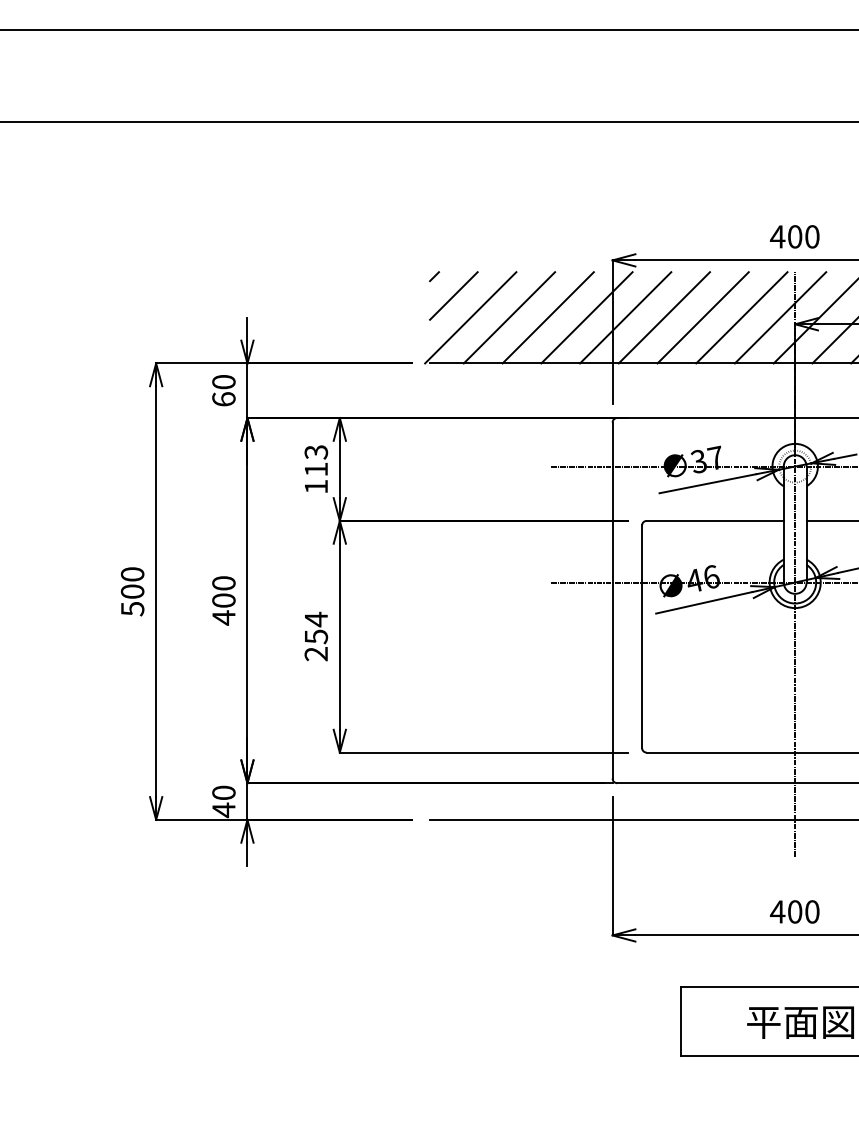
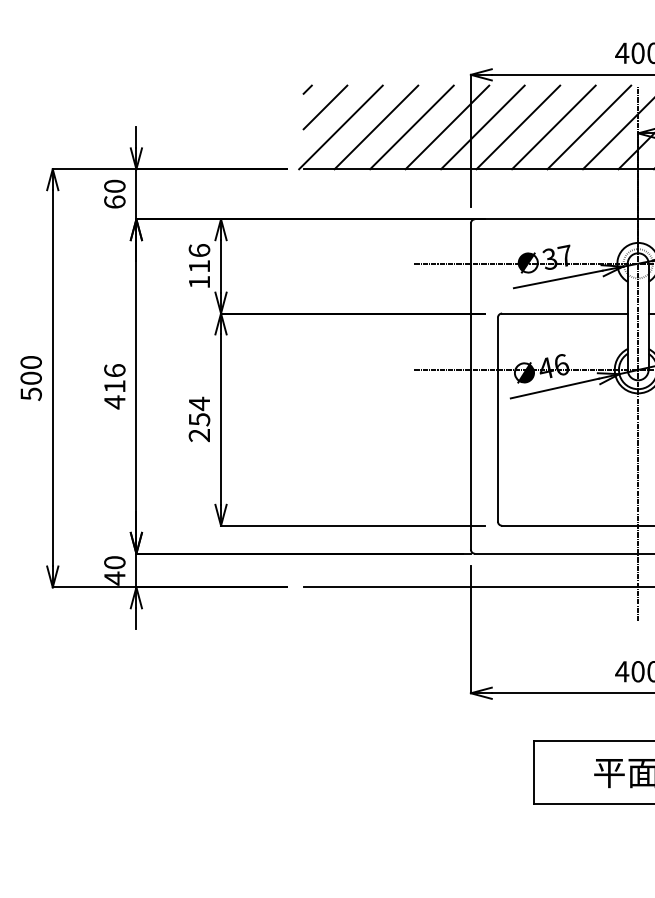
text: (316, 452) -> (199, 250), 113 -> 116
text: (223, 591) -> (114, 378), 400 -> 416

